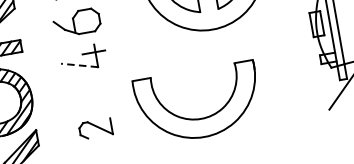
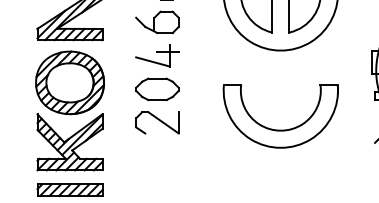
line: (79, 65) -> (152, 61), dashed -> solid
part: (89, 92) -> (157, 88), added
part: (200, 117) -> (280, 129), moved
part: (95, 128) -> (157, 122), size x1.43

